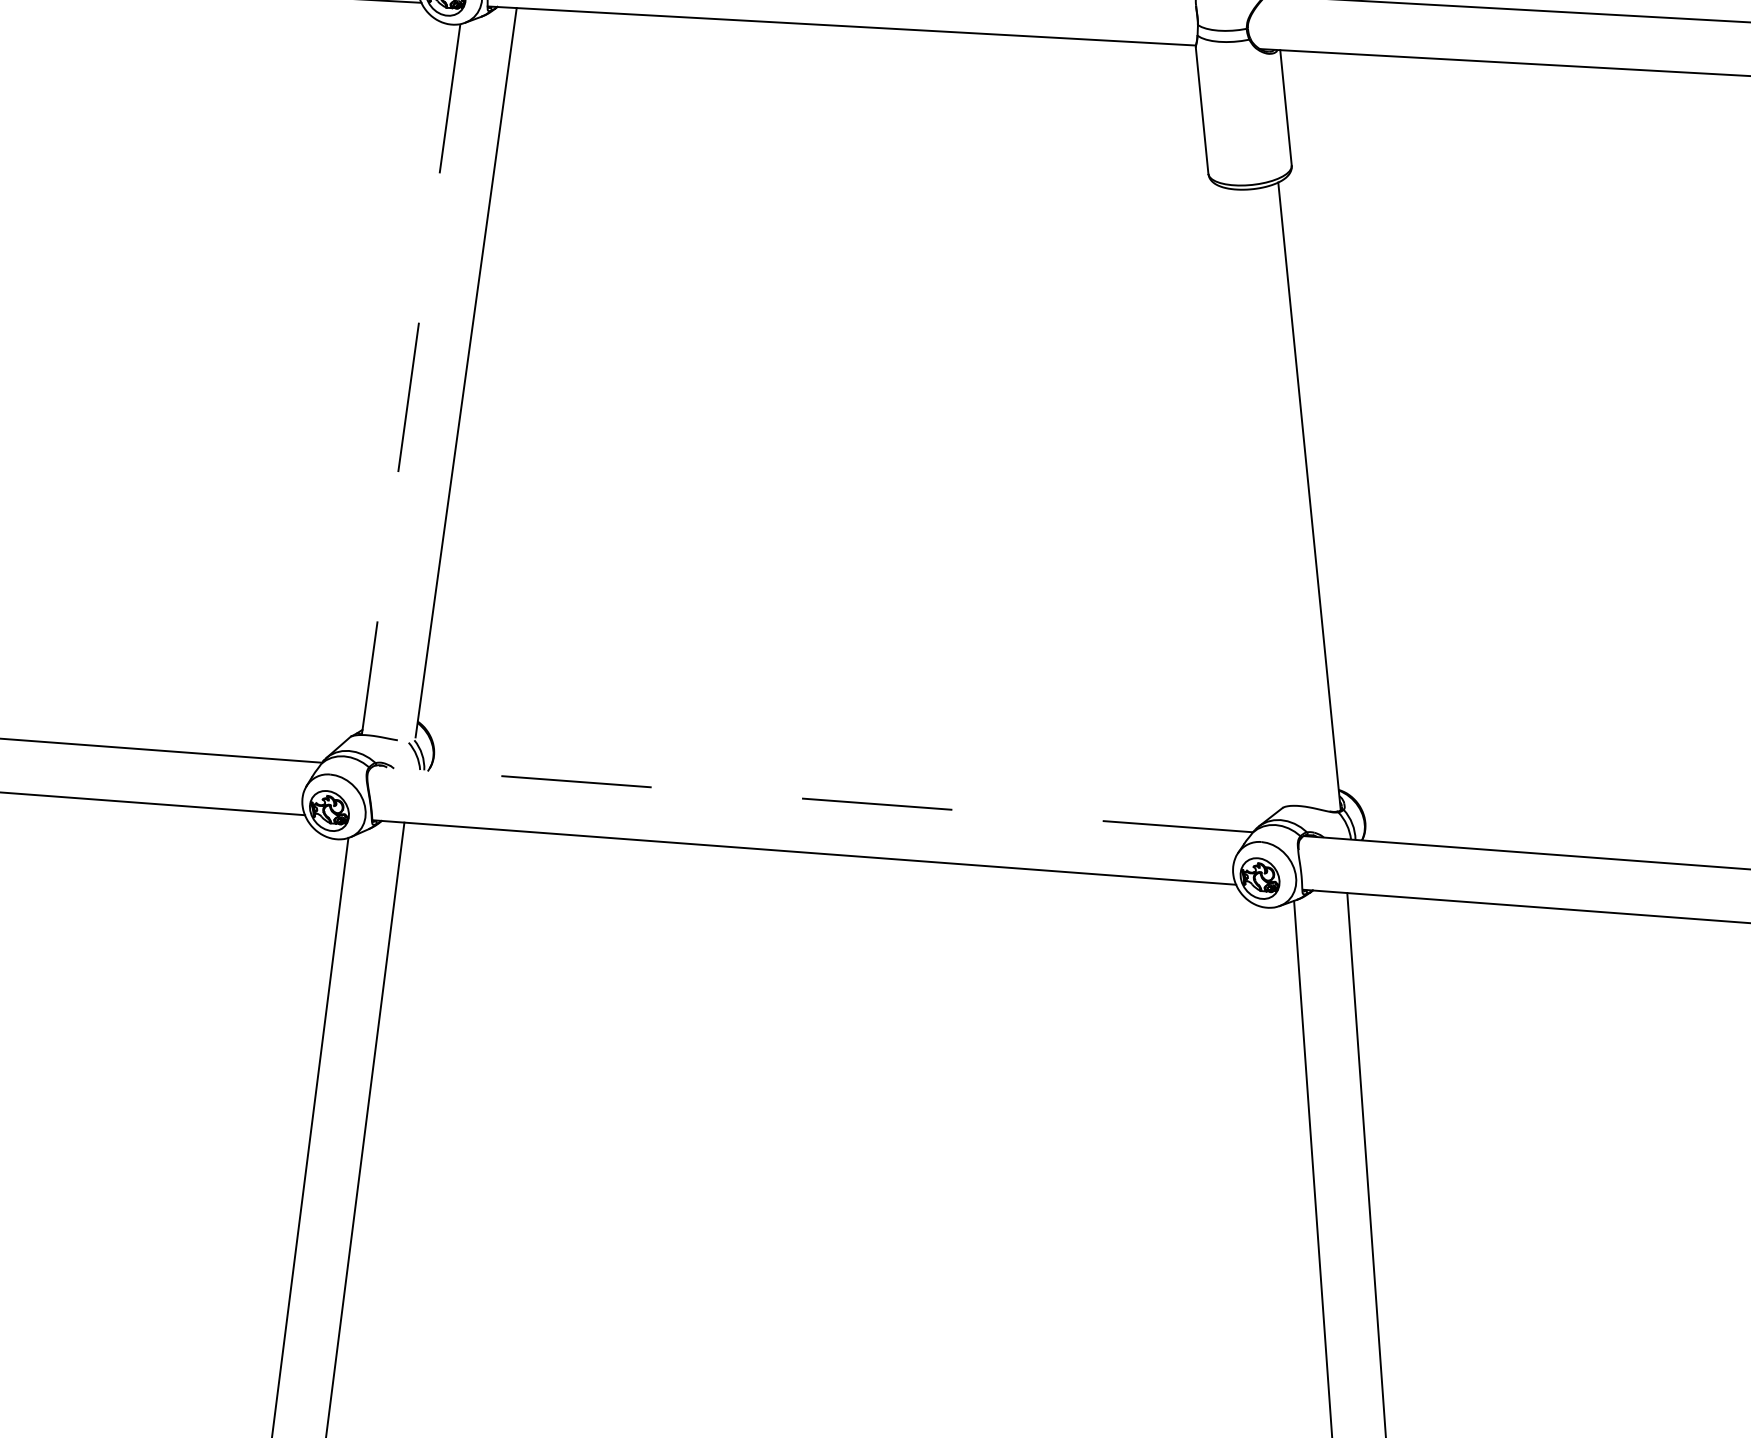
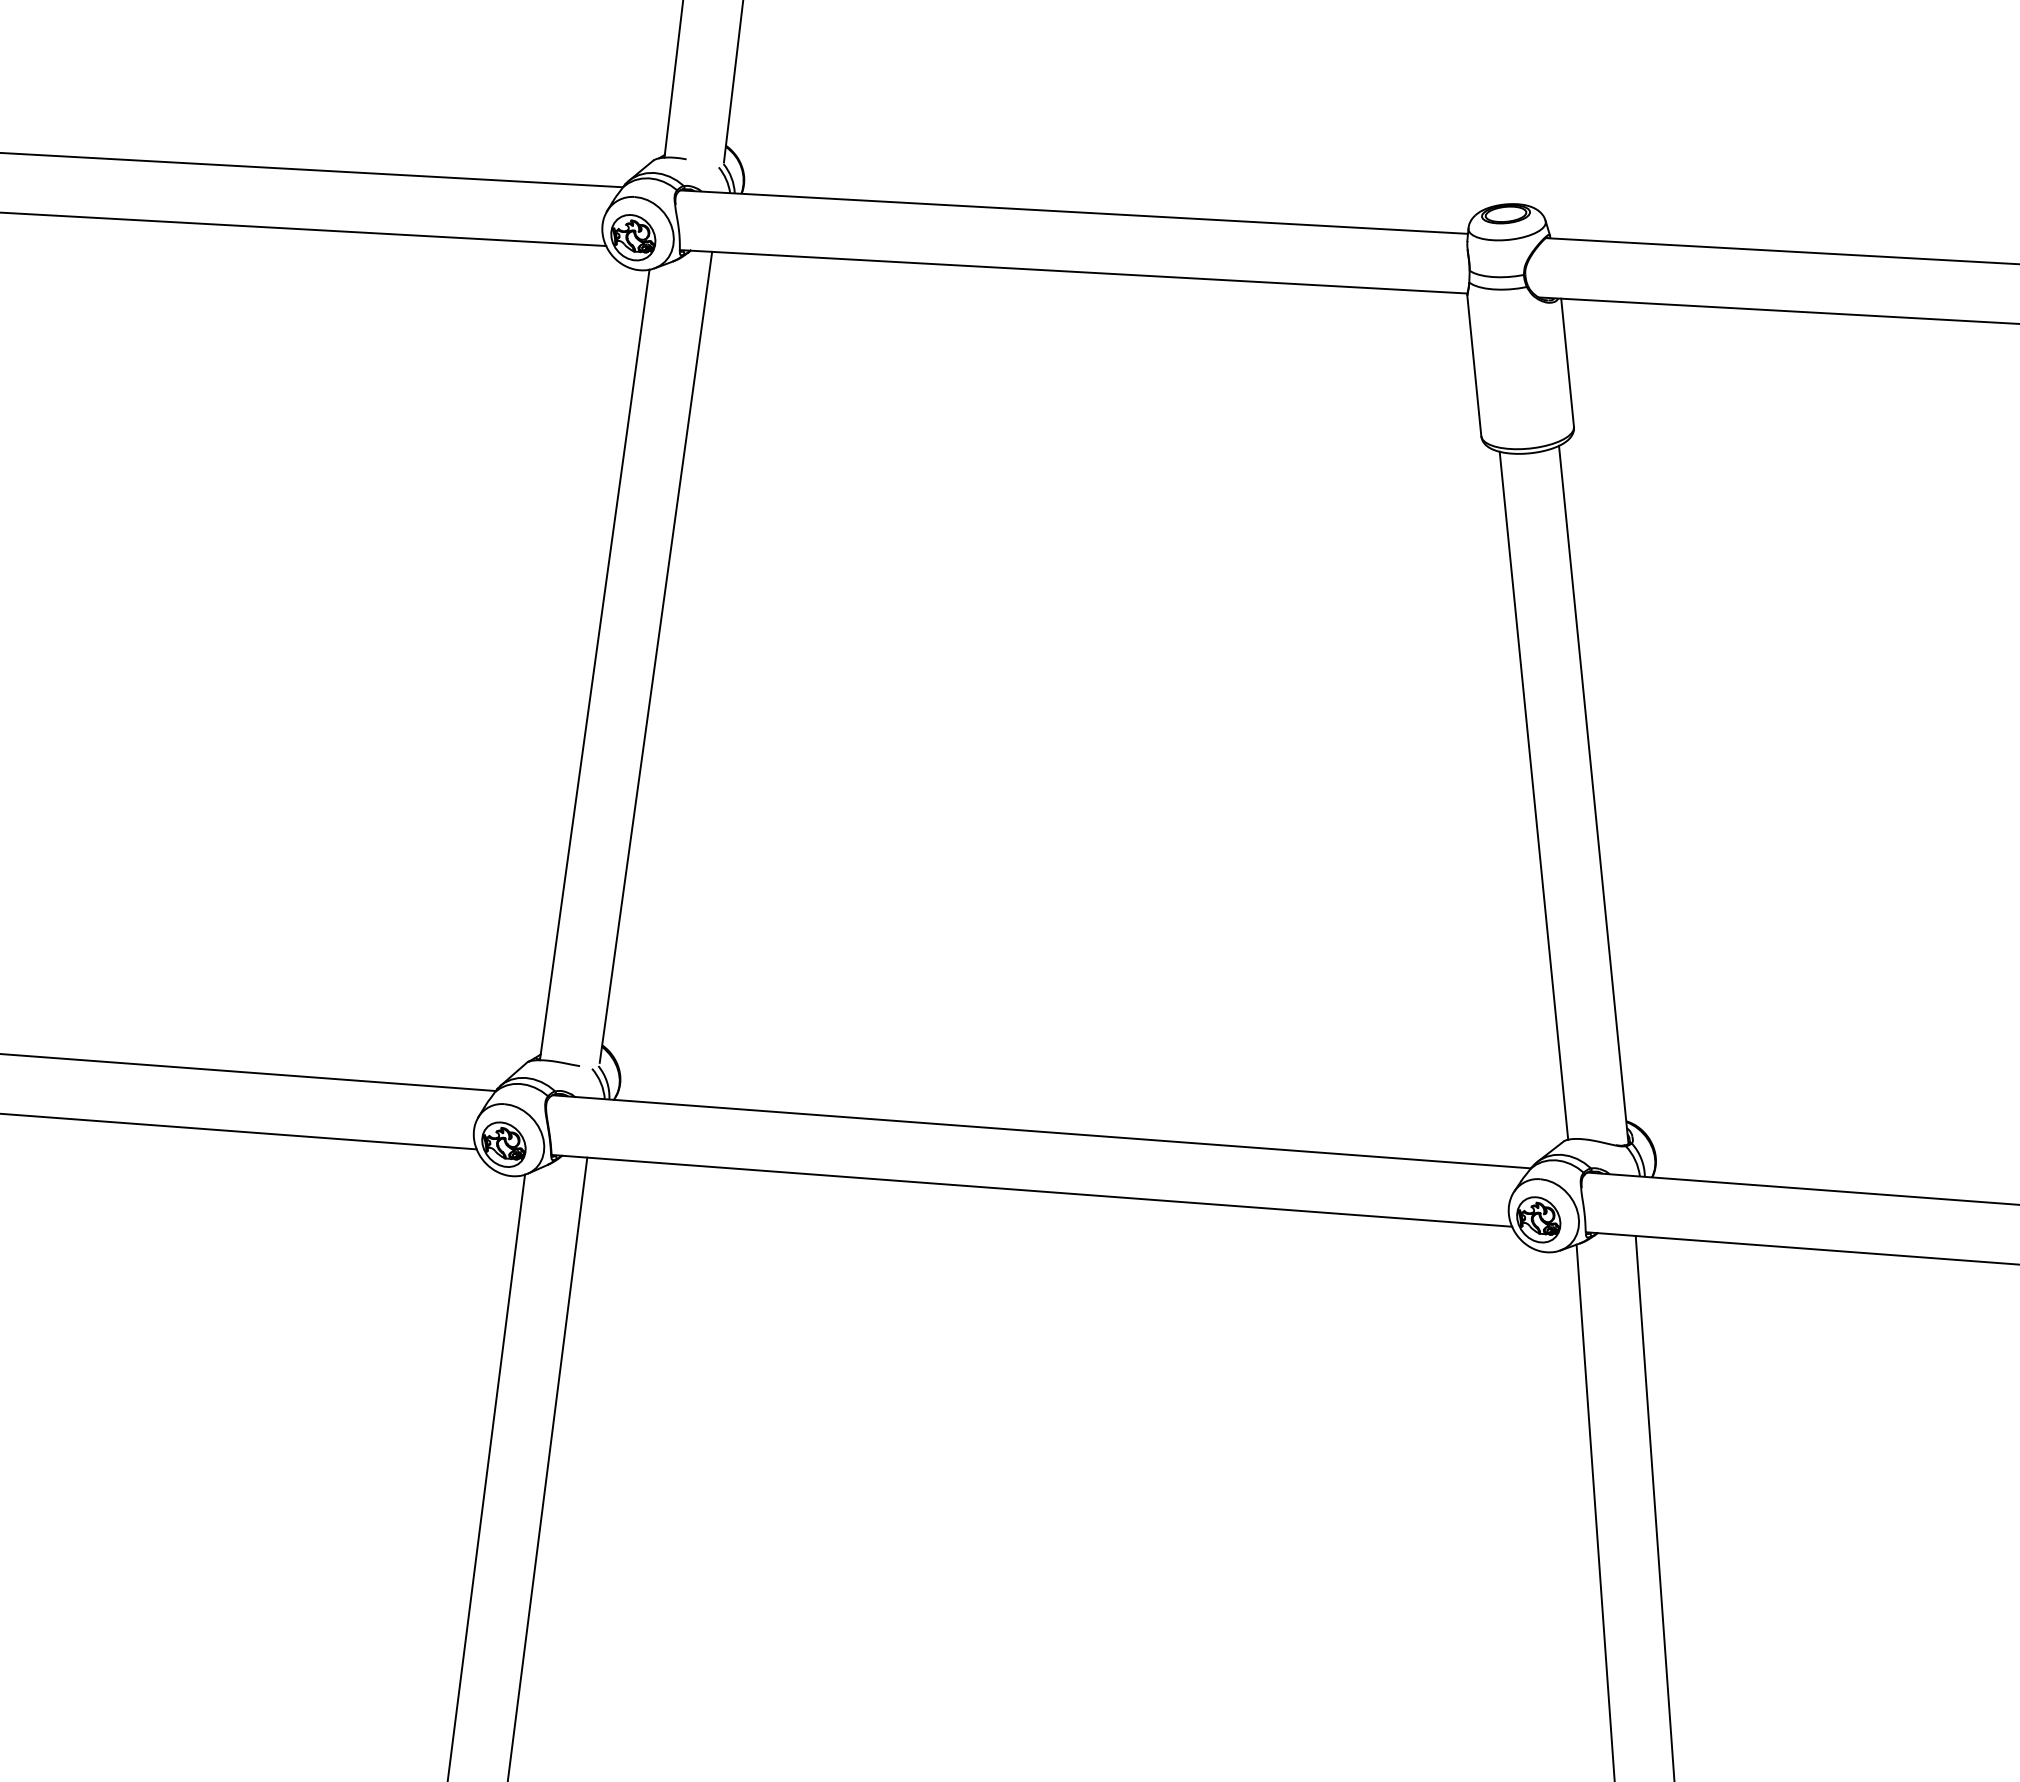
line: (410, 380) -> (594, 665), dashed -> solid
line: (1255, 496) -> (1533, 795), added
line: (812, 799) -> (1041, 1131), dashed -> solid

